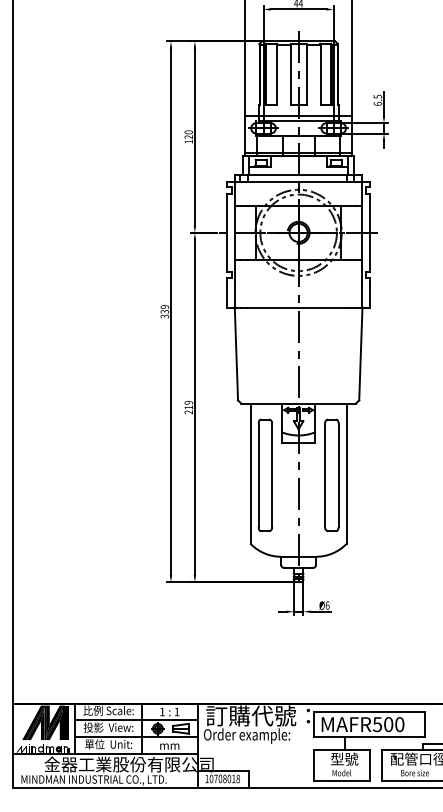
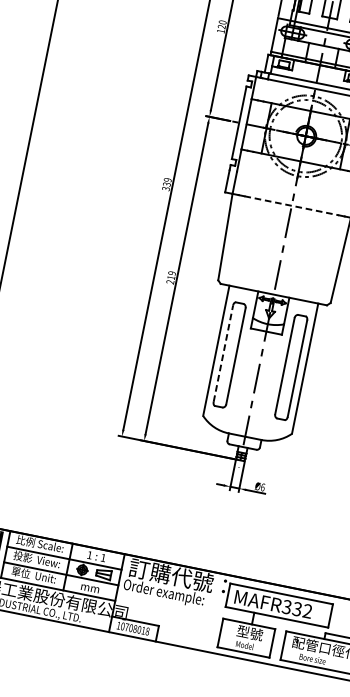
line: (298, 307) -> (291, 205), solid -> dashed
line: (258, 475) -> (223, 353), solid -> dashed
text: (388, 724) -> (297, 609), MAFR500 -> MAFR332

